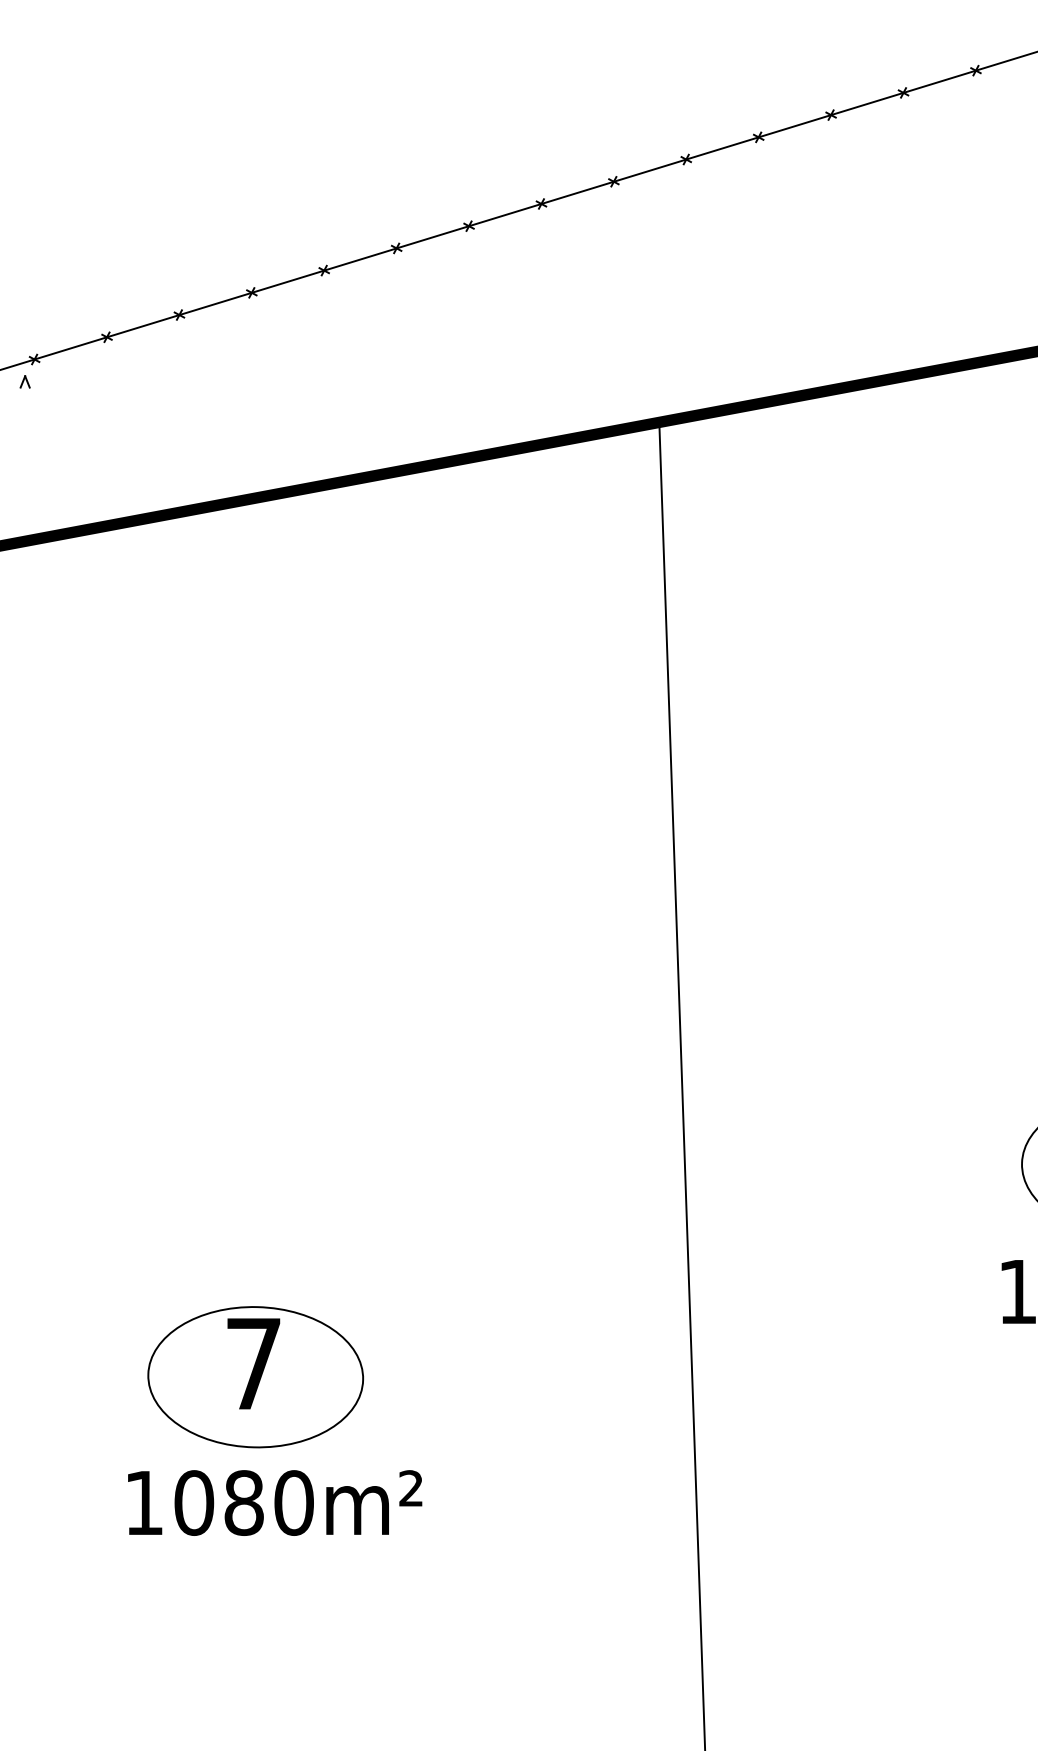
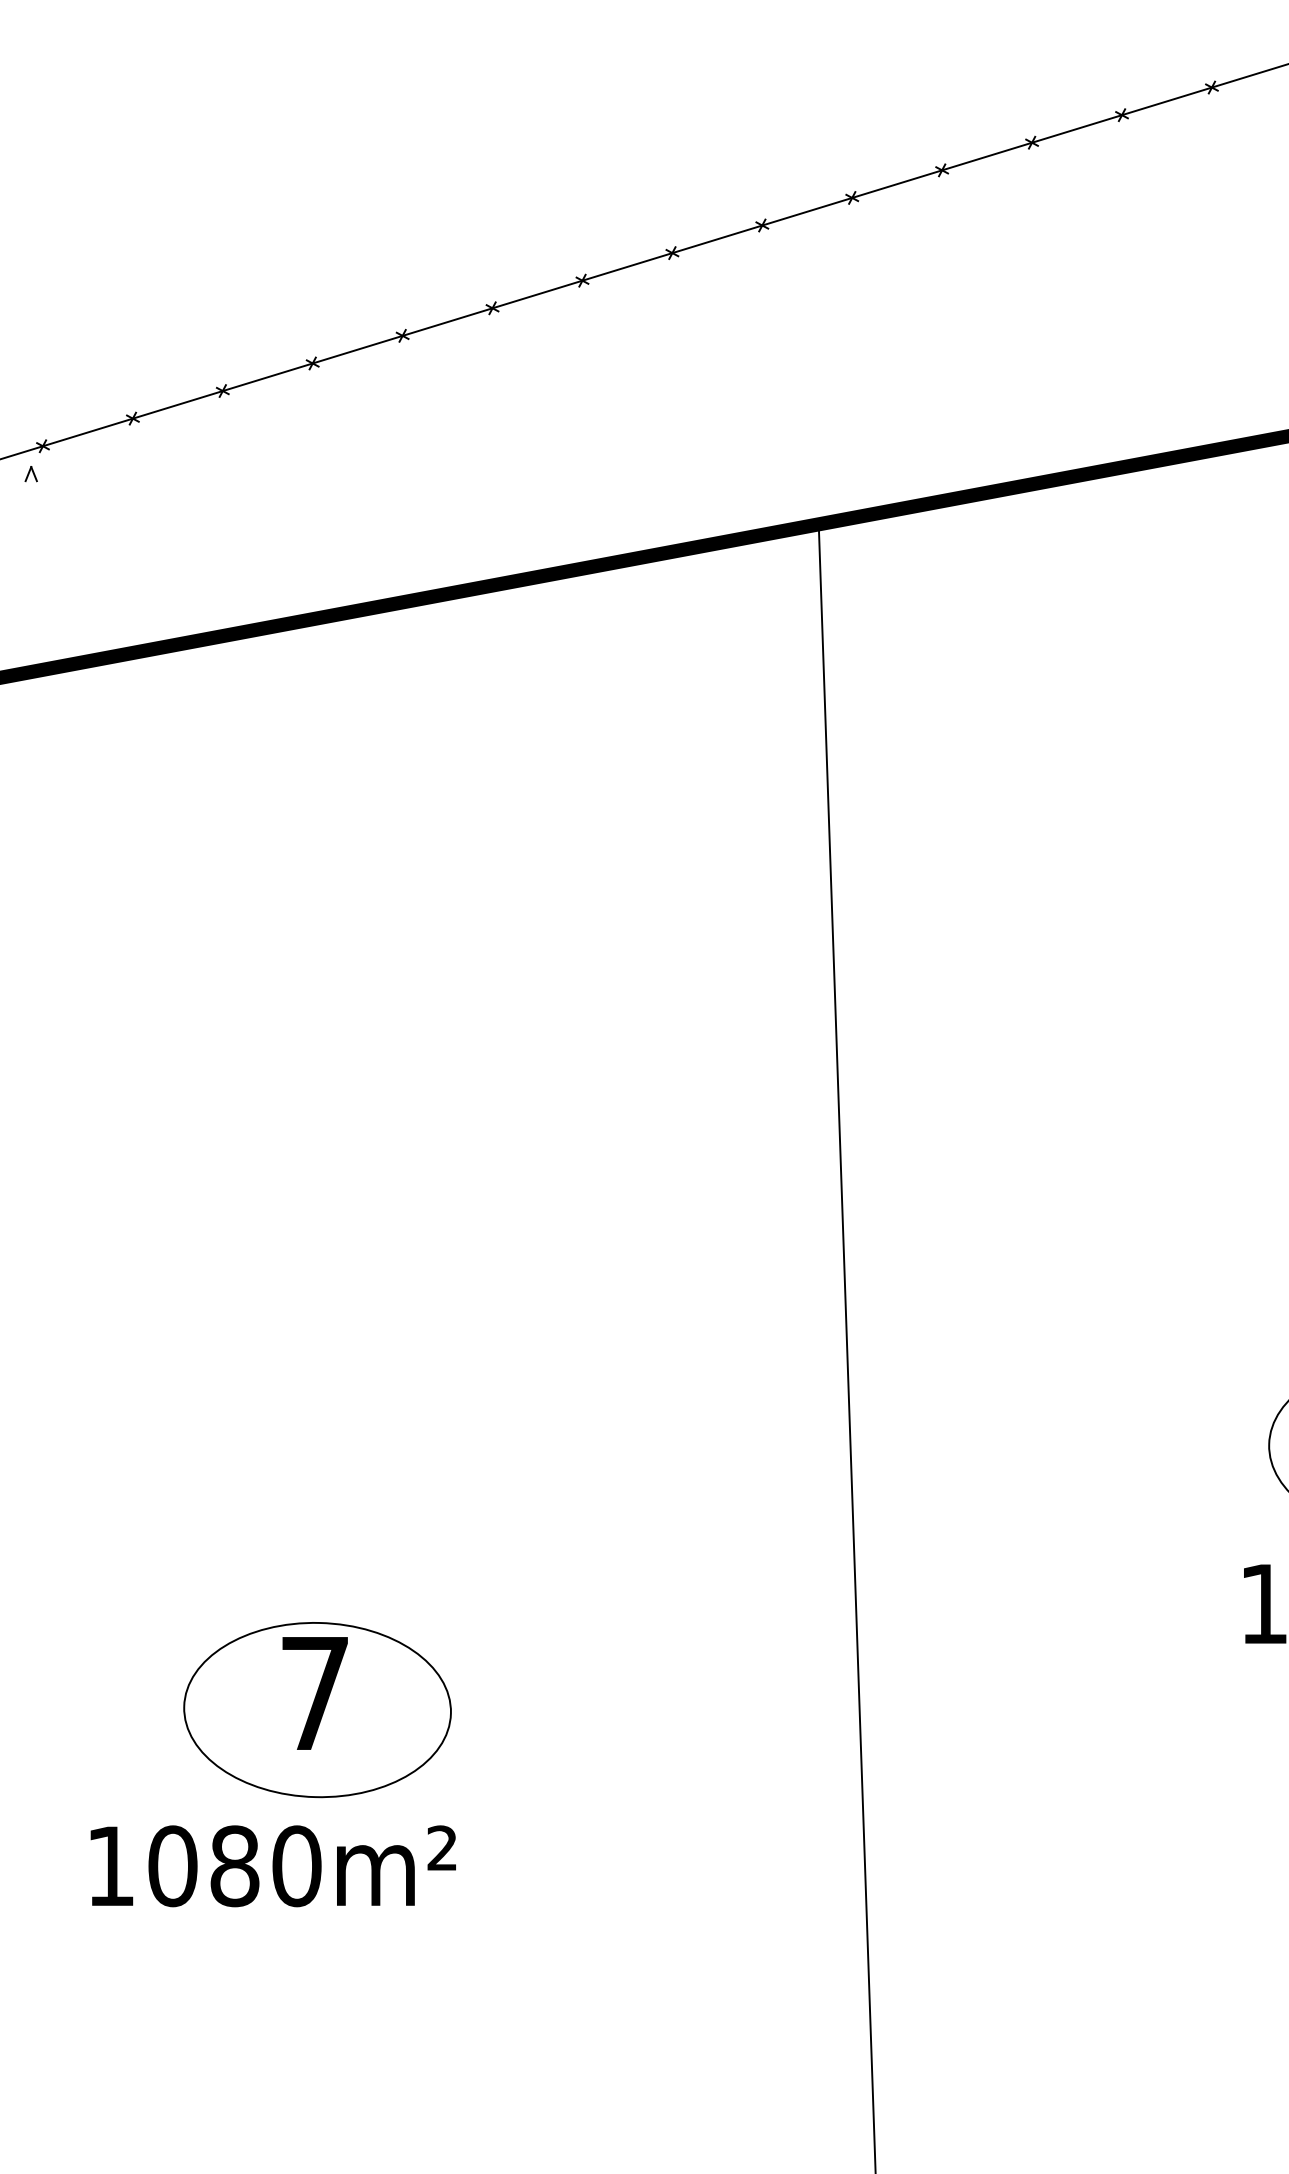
text: (275, 1502) -> (273, 1865), moved

